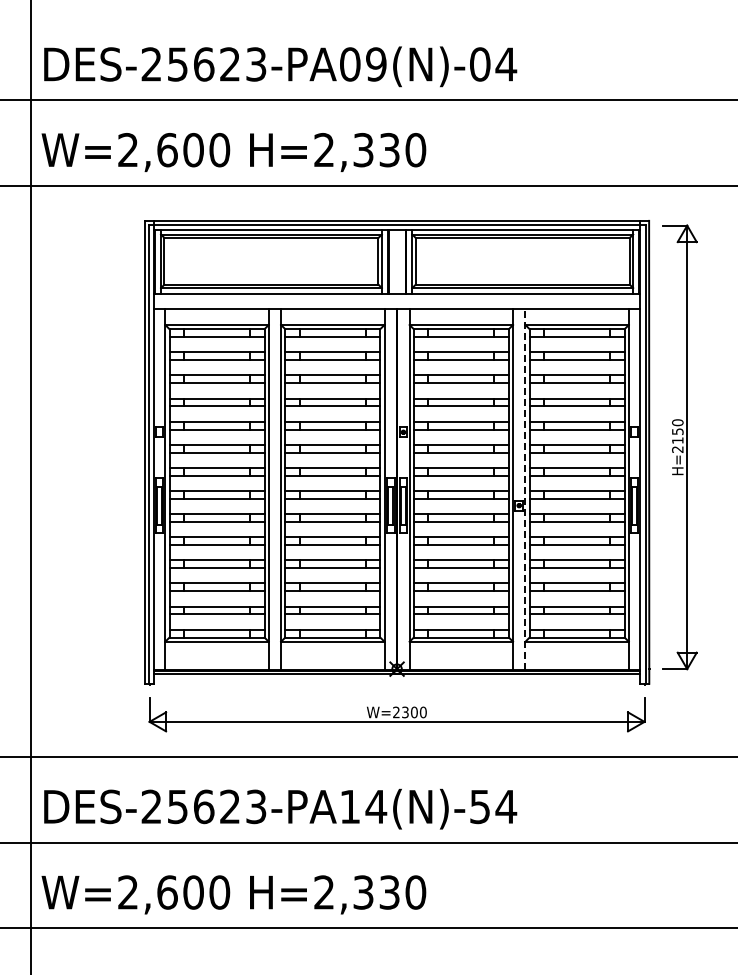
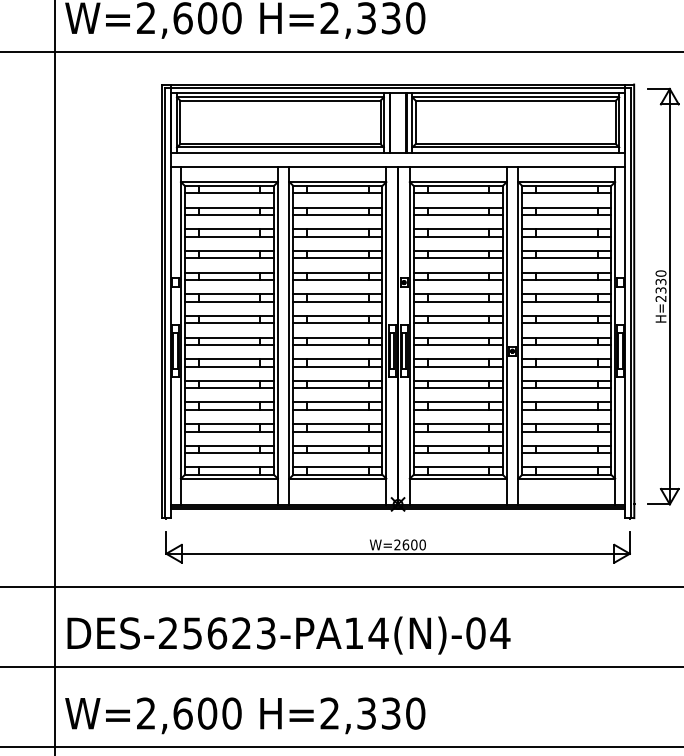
text: (677, 435) -> (660, 285), H=2150 -> H=2330
line: (525, 489) -> (518, 336), dashed -> solid
text: (405, 712) -> (405, 545), W=2300 -> W=2600
text: (480, 806) -> (476, 633), DES-25623-PA14(N)-54 -> DES-25623-PA14(N)-04

